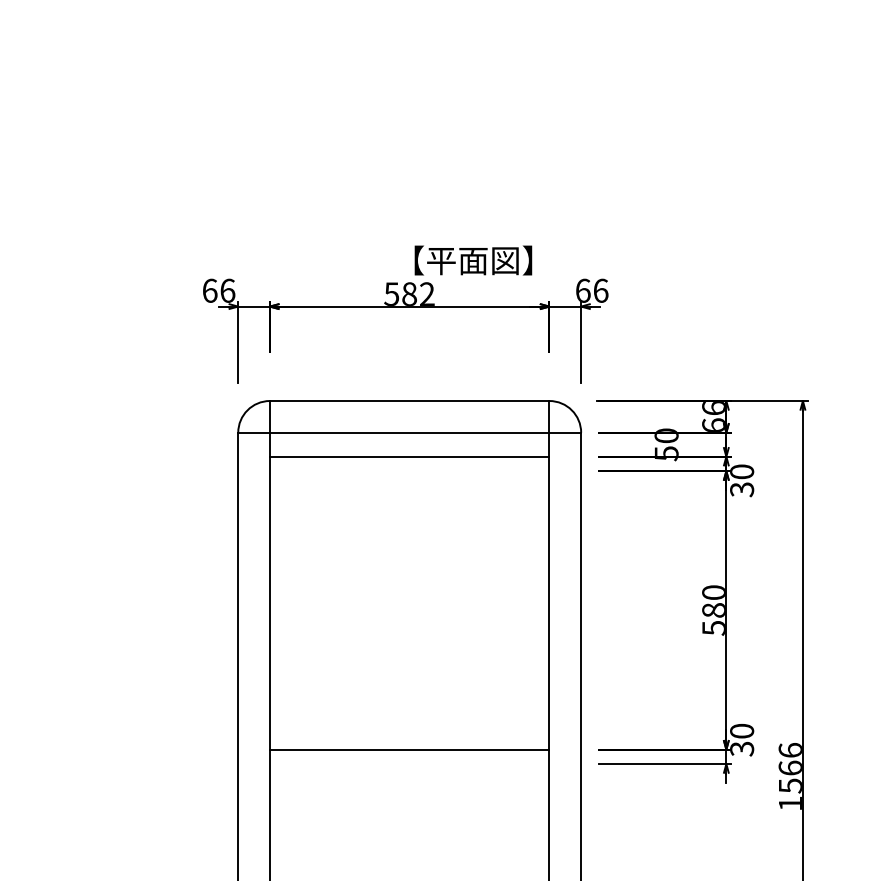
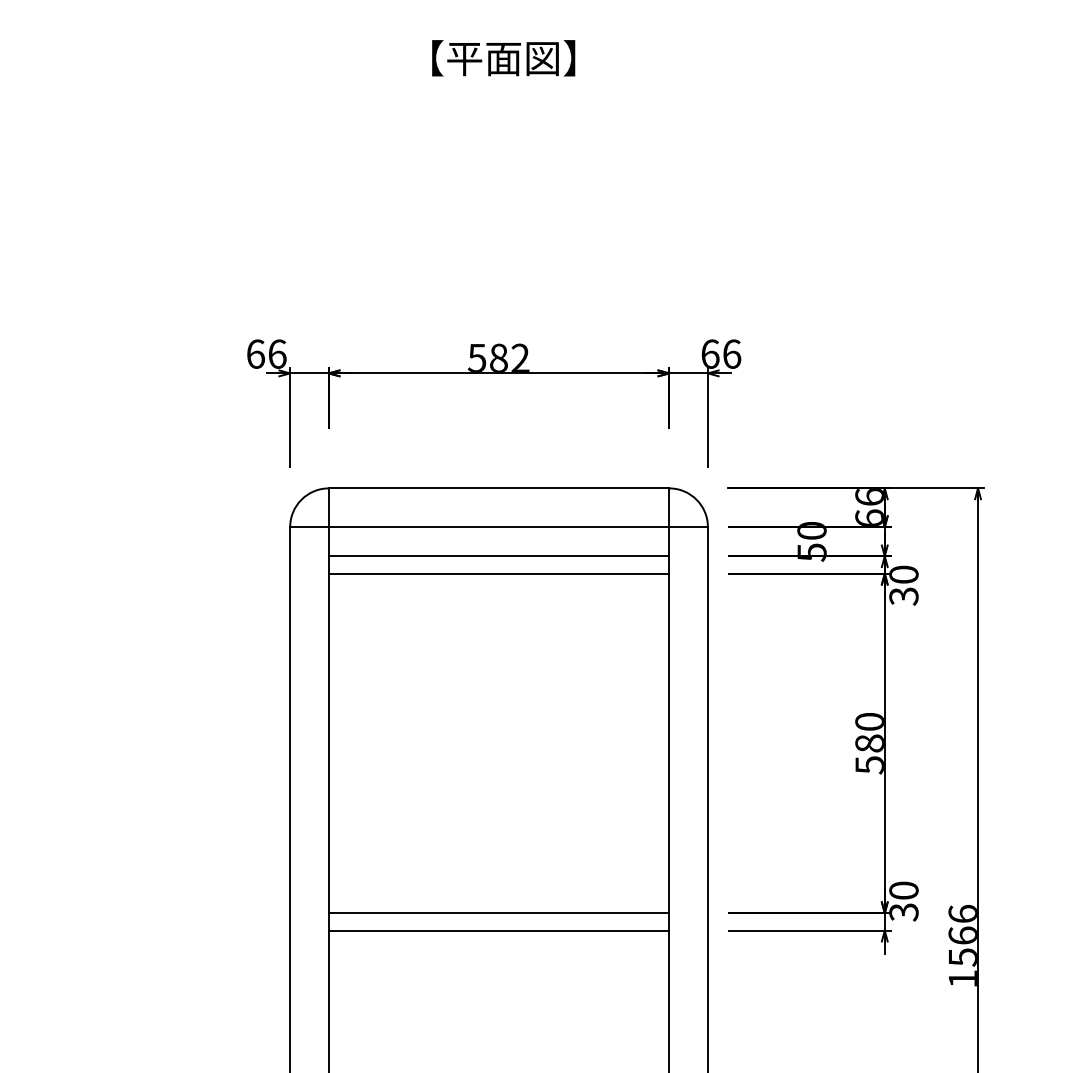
text: (473, 260) -> (503, 58), moved
line: (409, 470) -> (498, 573), added
line: (409, 763) -> (498, 930), added

